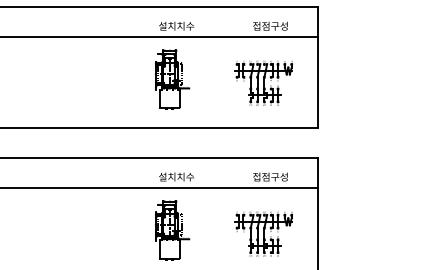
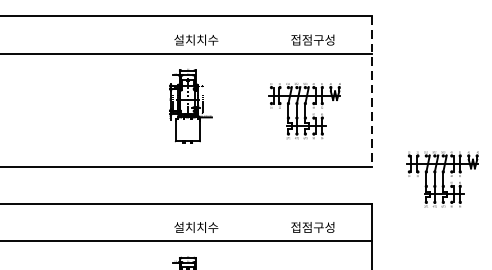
line: (318, 67) -> (372, 91), solid -> dashed
part: (374, 137) -> (442, 178), added

